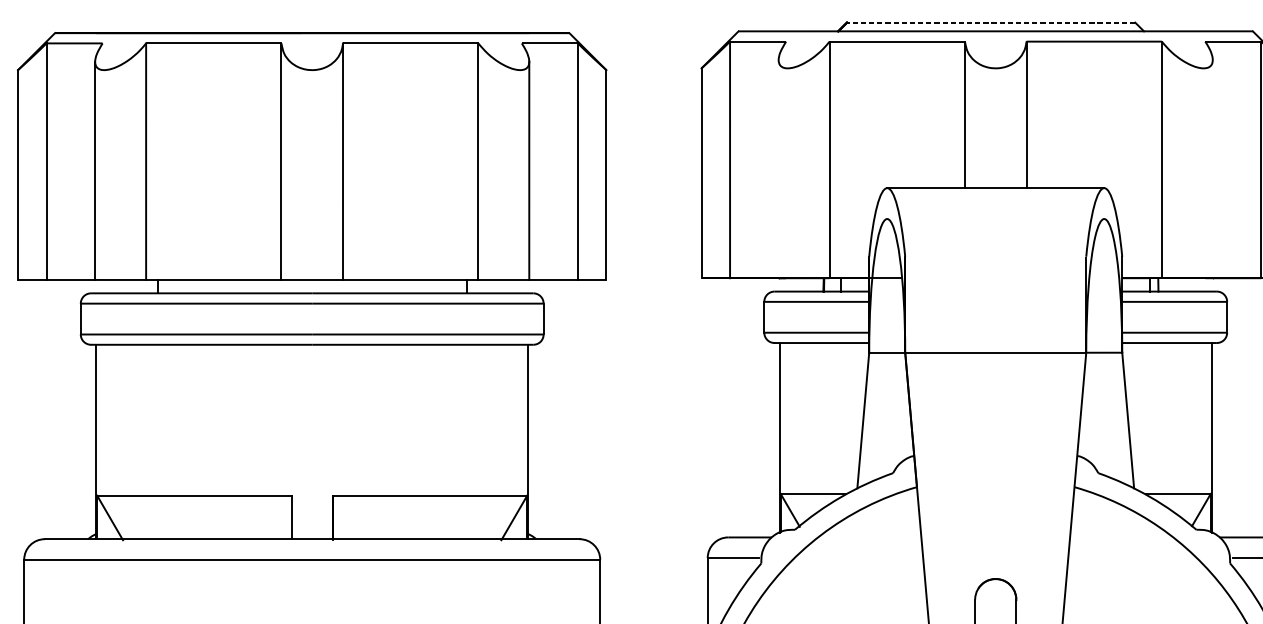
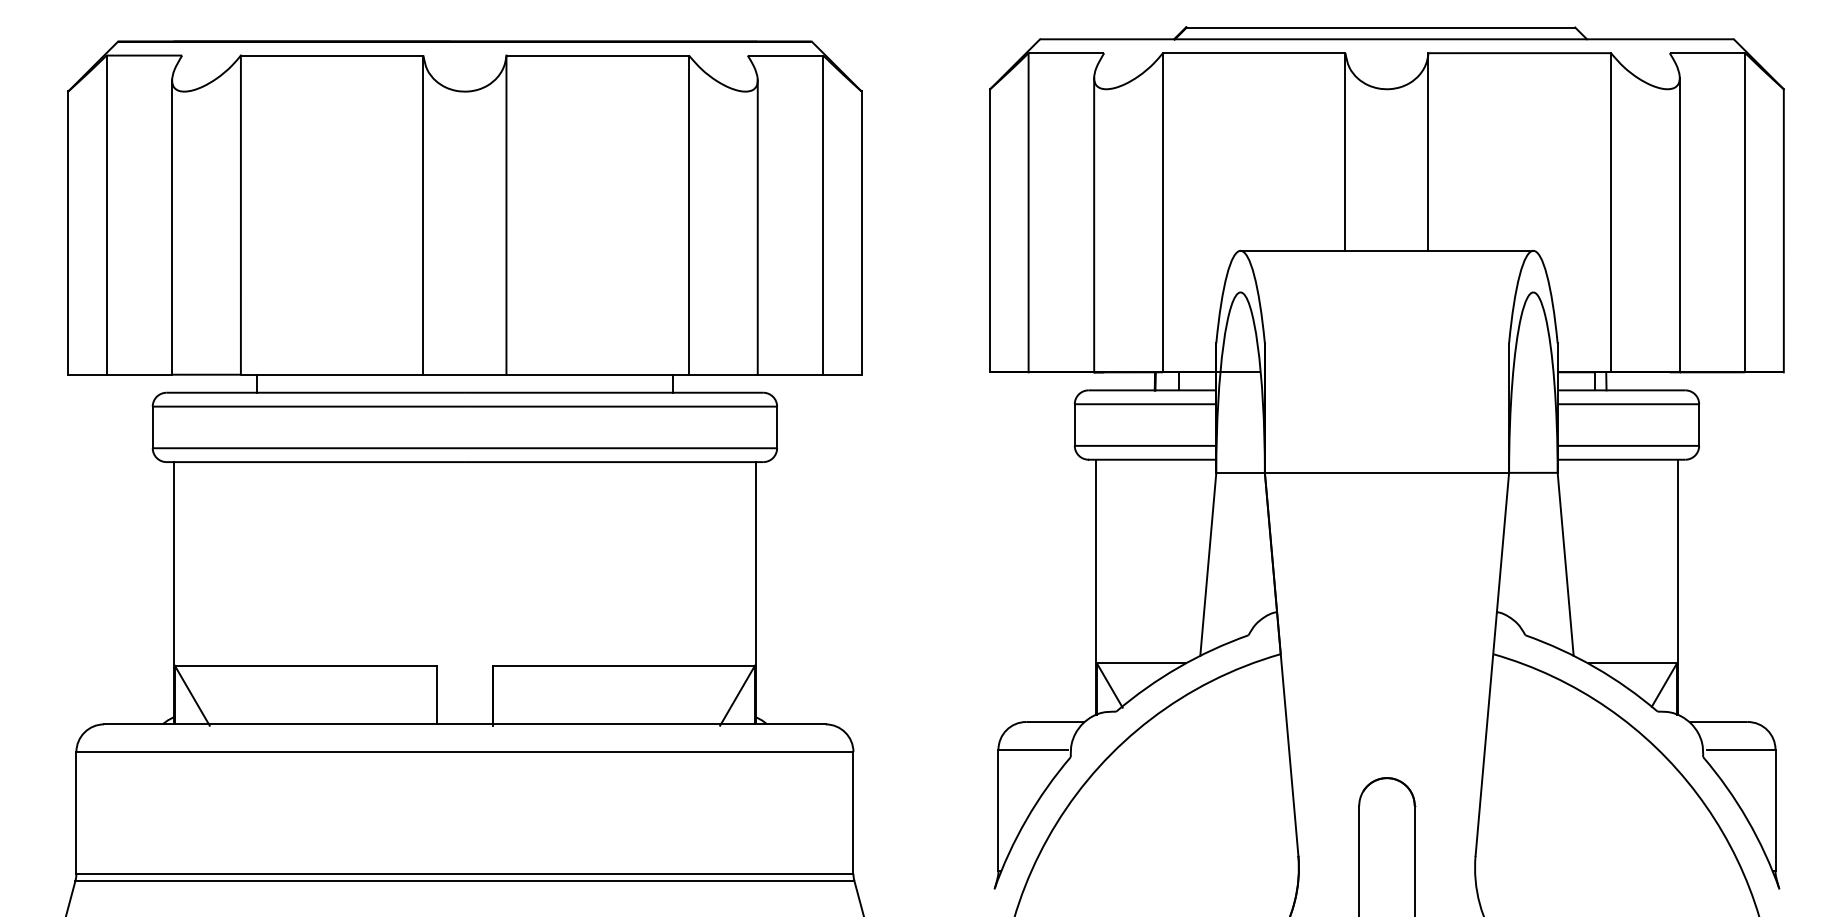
line: (990, 22) -> (1380, 27), dashed -> solid
line: (1212, 168) -> (1679, 224), added
line: (778, 169) -> (1094, 225), added

